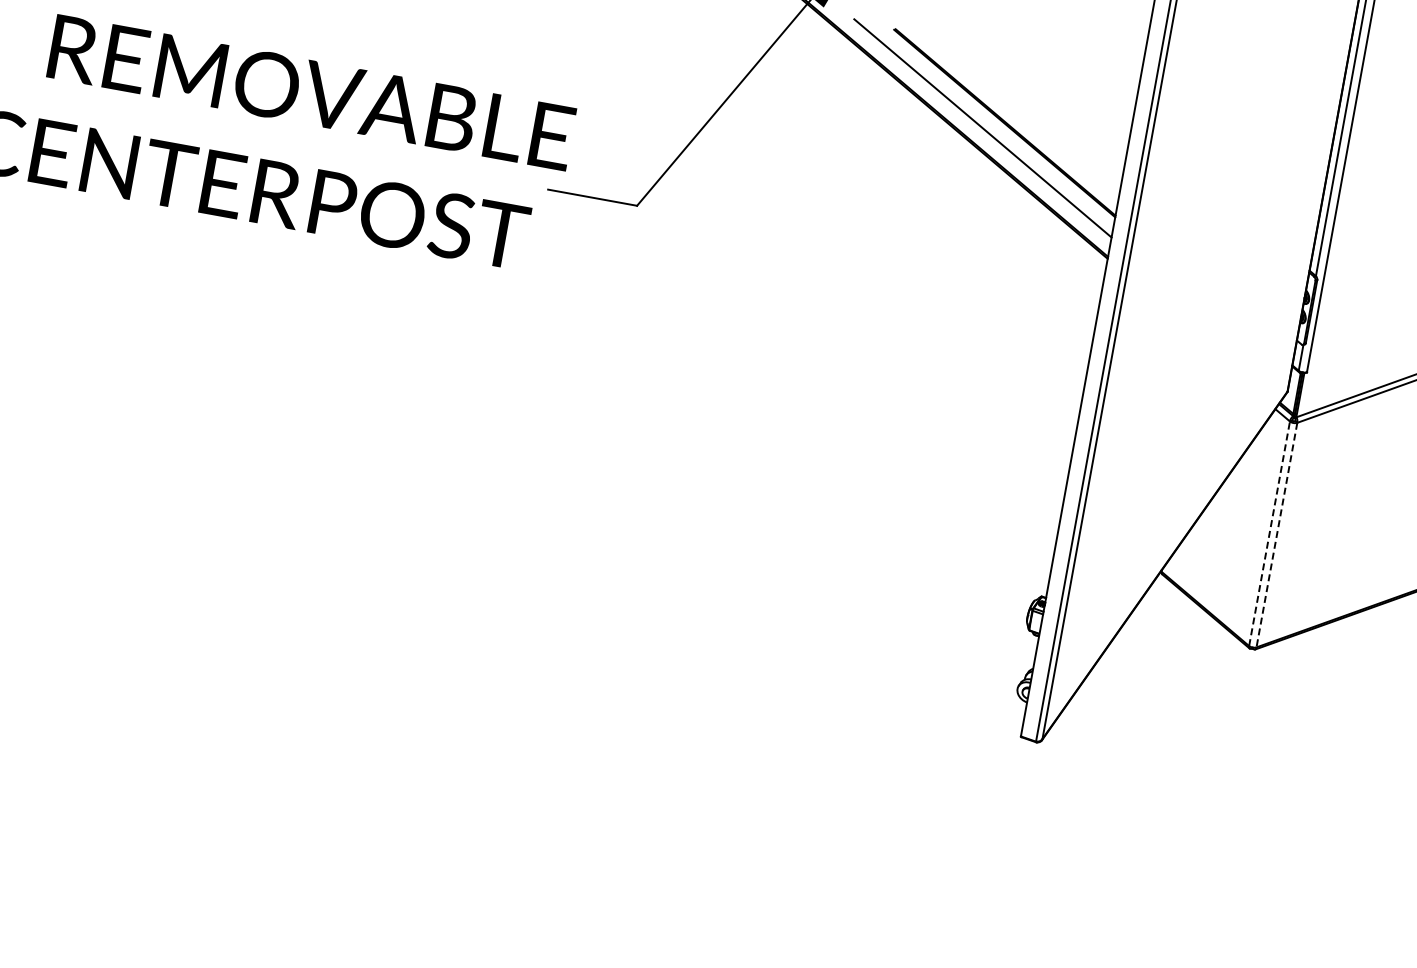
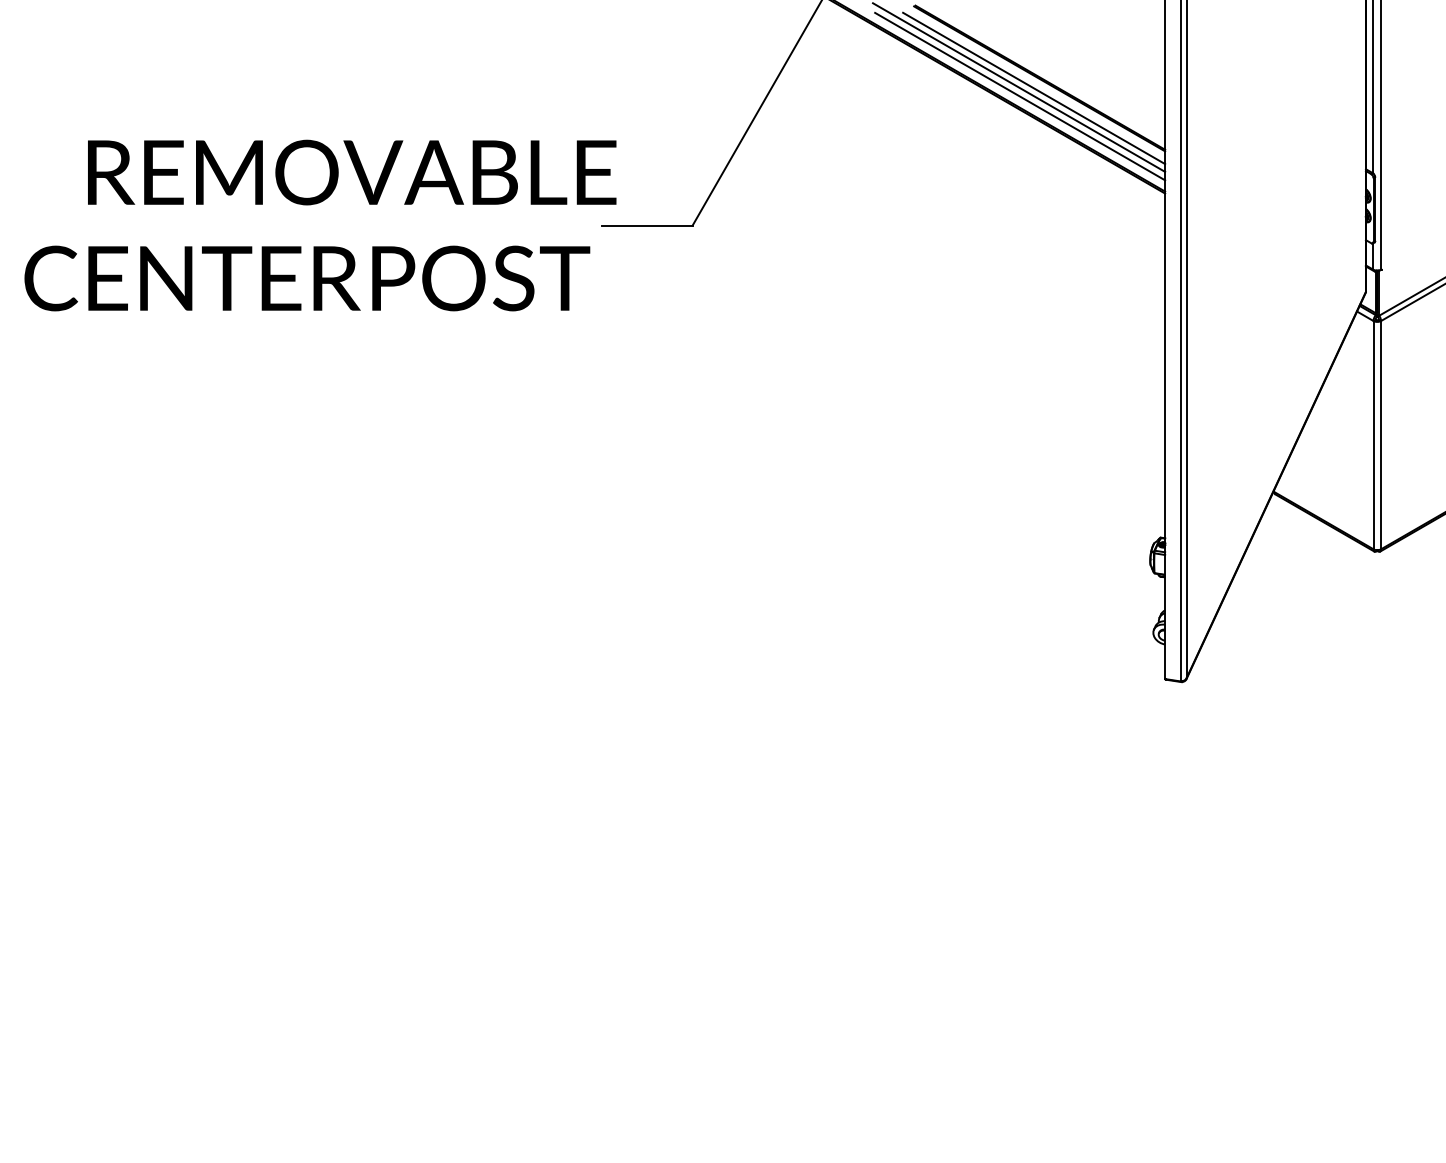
line: (997, 132) -> (1034, 88), added
line: (982, 137) -> (1020, 96), added
line: (1269, 533) -> (1373, 434), dashed -> solid
line: (1277, 535) -> (1381, 435), dashed -> solid

